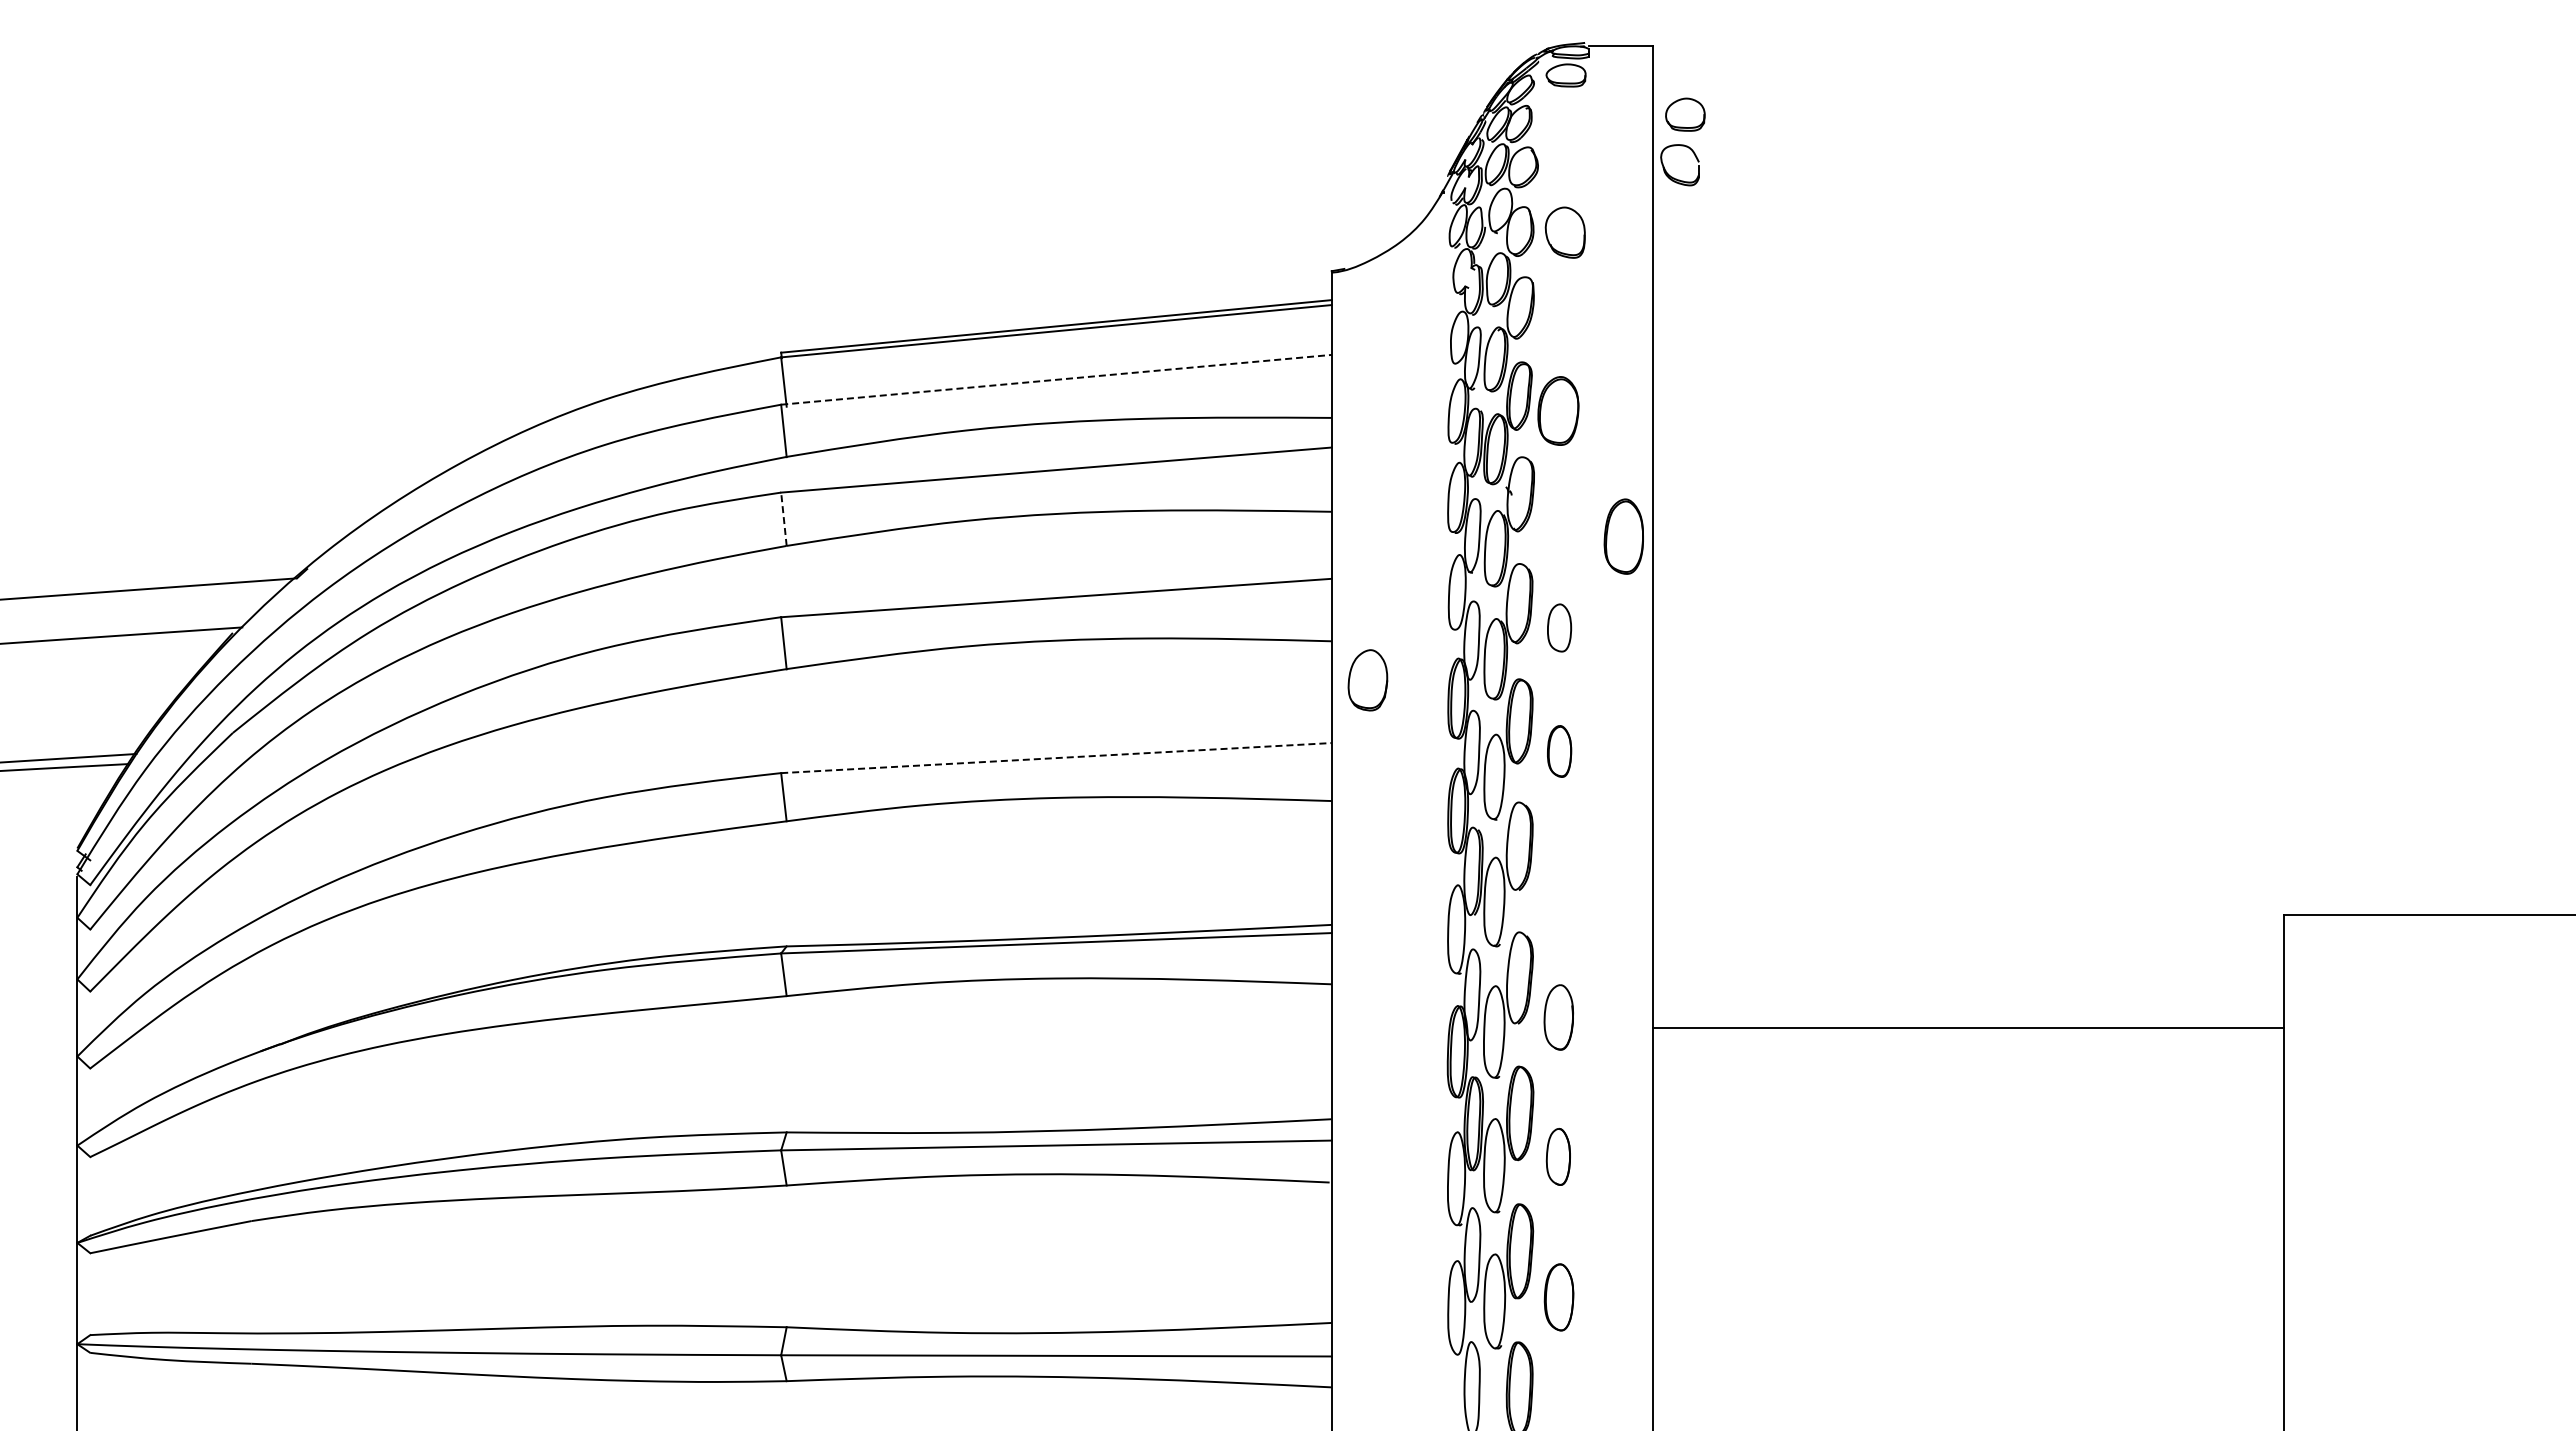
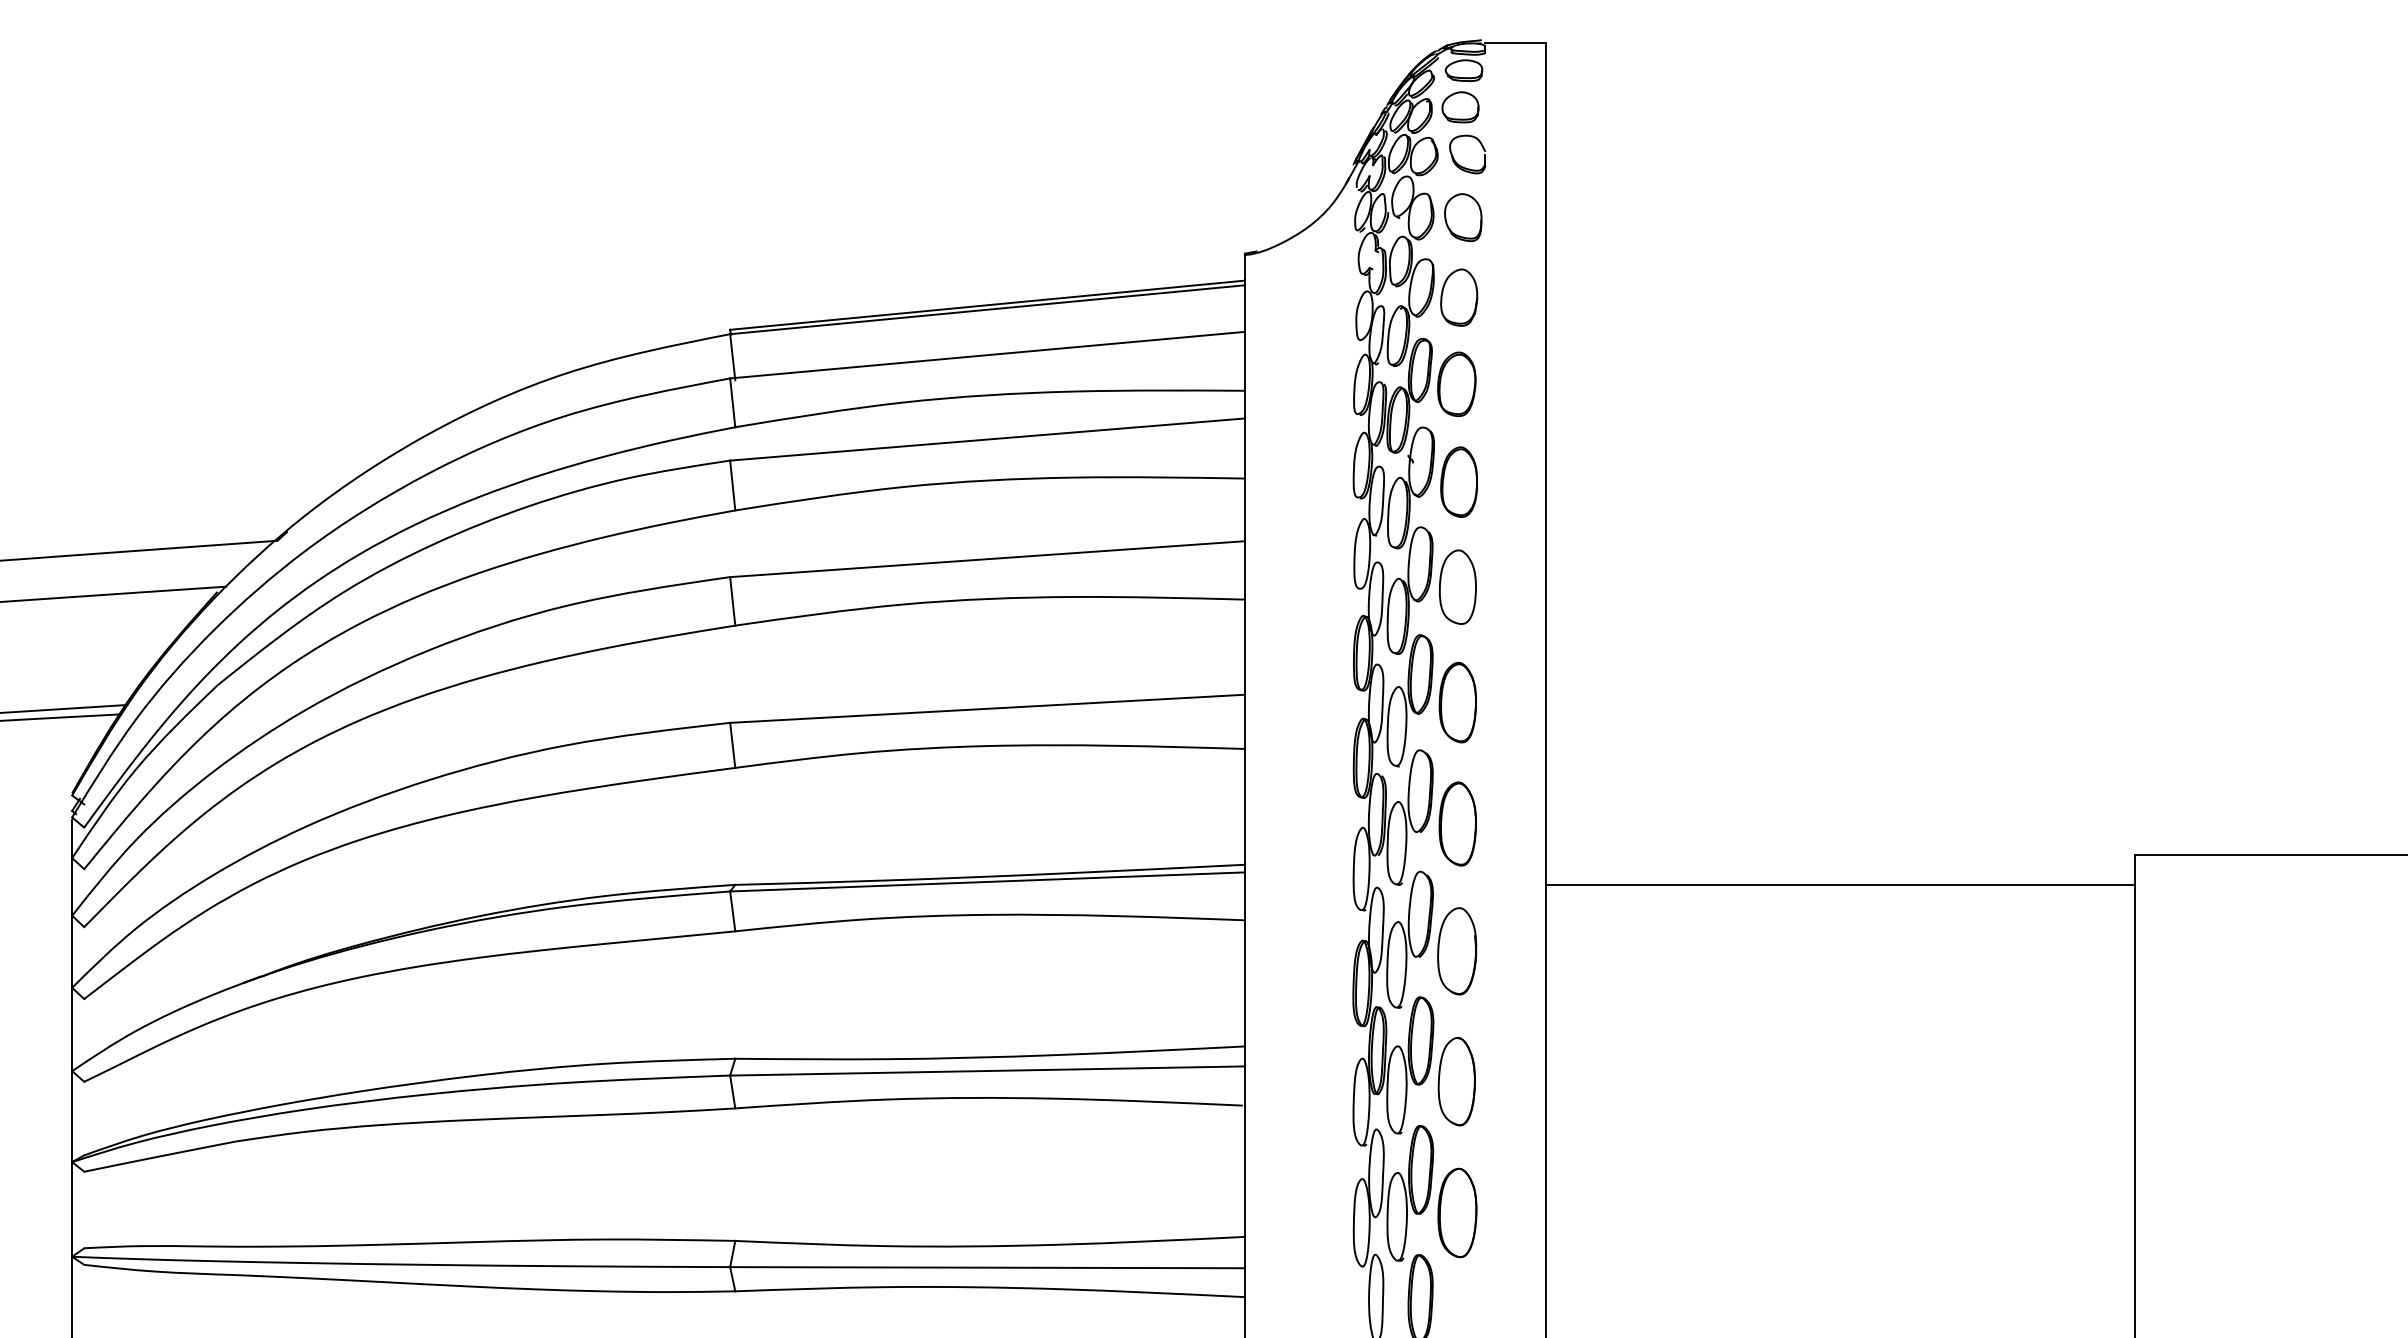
part: (1685, 114) -> (1460, 107), moved
part: (1674, 177) -> (1462, 166), moved
line: (1056, 379) -> (987, 354), dashed -> solid
line: (783, 519) -> (732, 485), dashed -> solid
part: (1623, 536) -> (1458, 482), moved
part: (1559, 627) -> (1457, 586), size x1.67
part: (1367, 680) -> (1458, 297), moved
part: (1559, 751) -> (1457, 702), size x1.67
line: (1056, 758) -> (987, 709), dashed -> solid
part: (1559, 880) -> (1457, 823), added
part: (1558, 1017) -> (1456, 951), size x1.43
line: (1968, 1027) -> (1840, 884), moved
part: (1558, 1156) -> (1456, 1081), size x1.67
part: (1558, 1297) -> (1456, 1213), size x1.43

